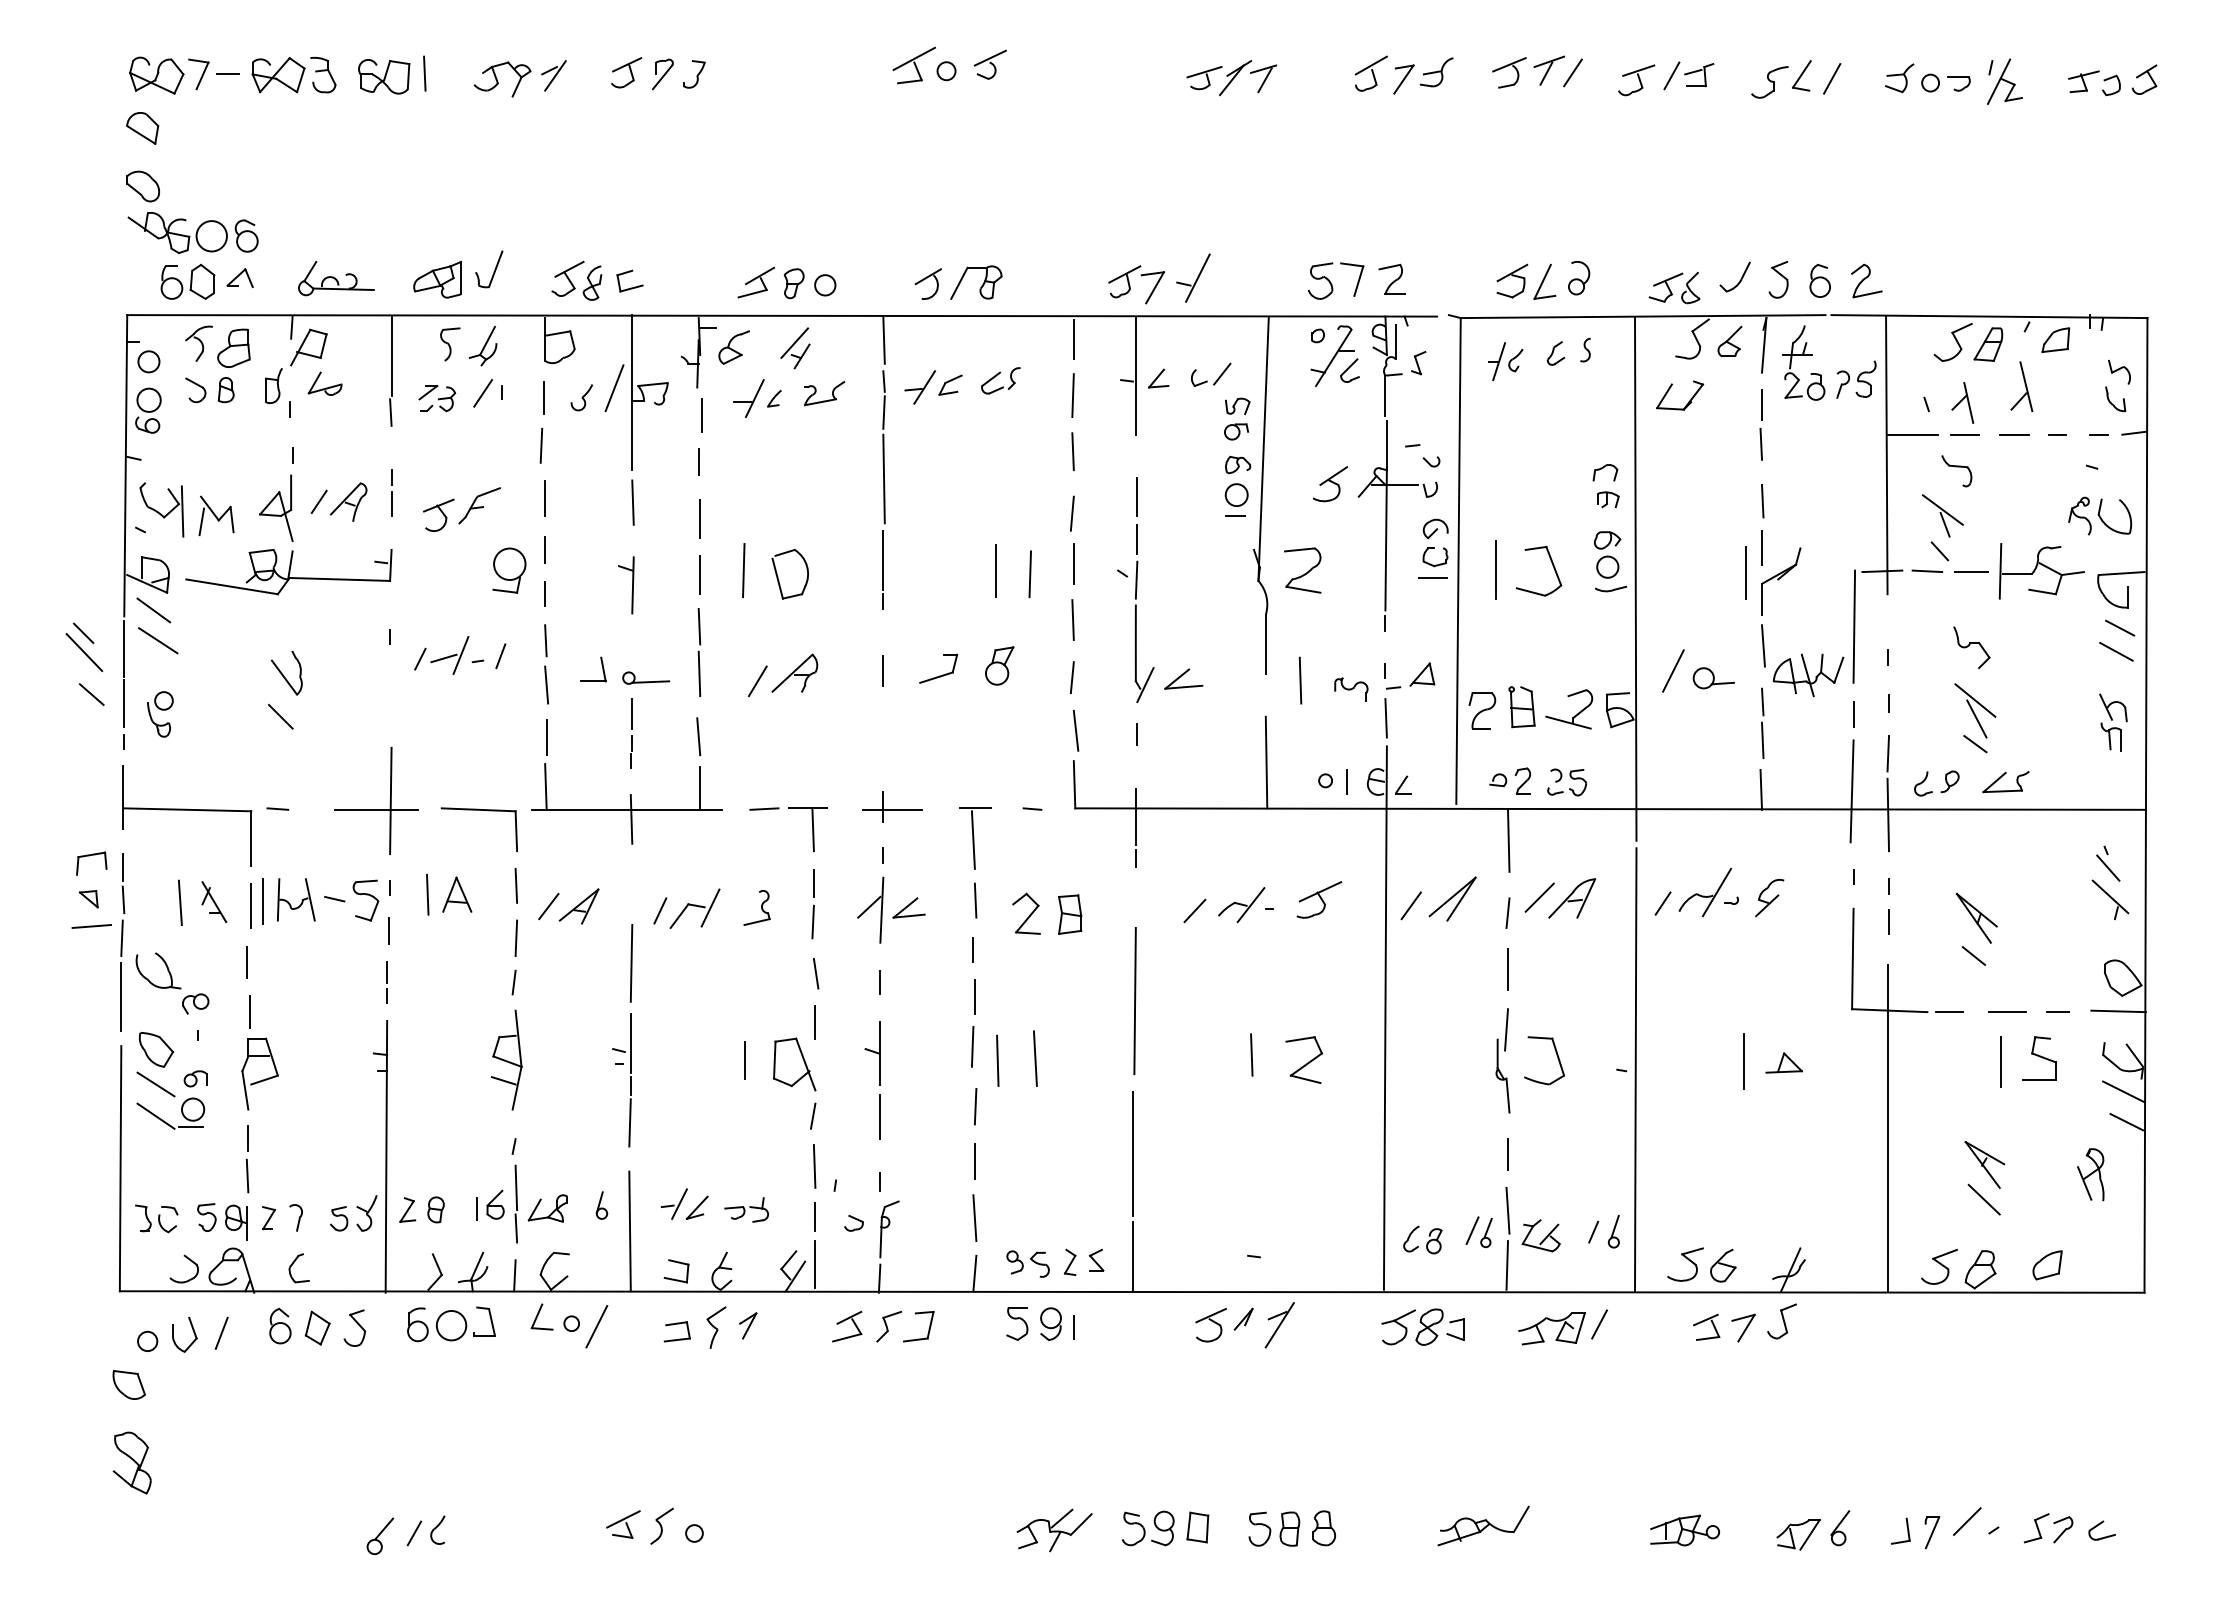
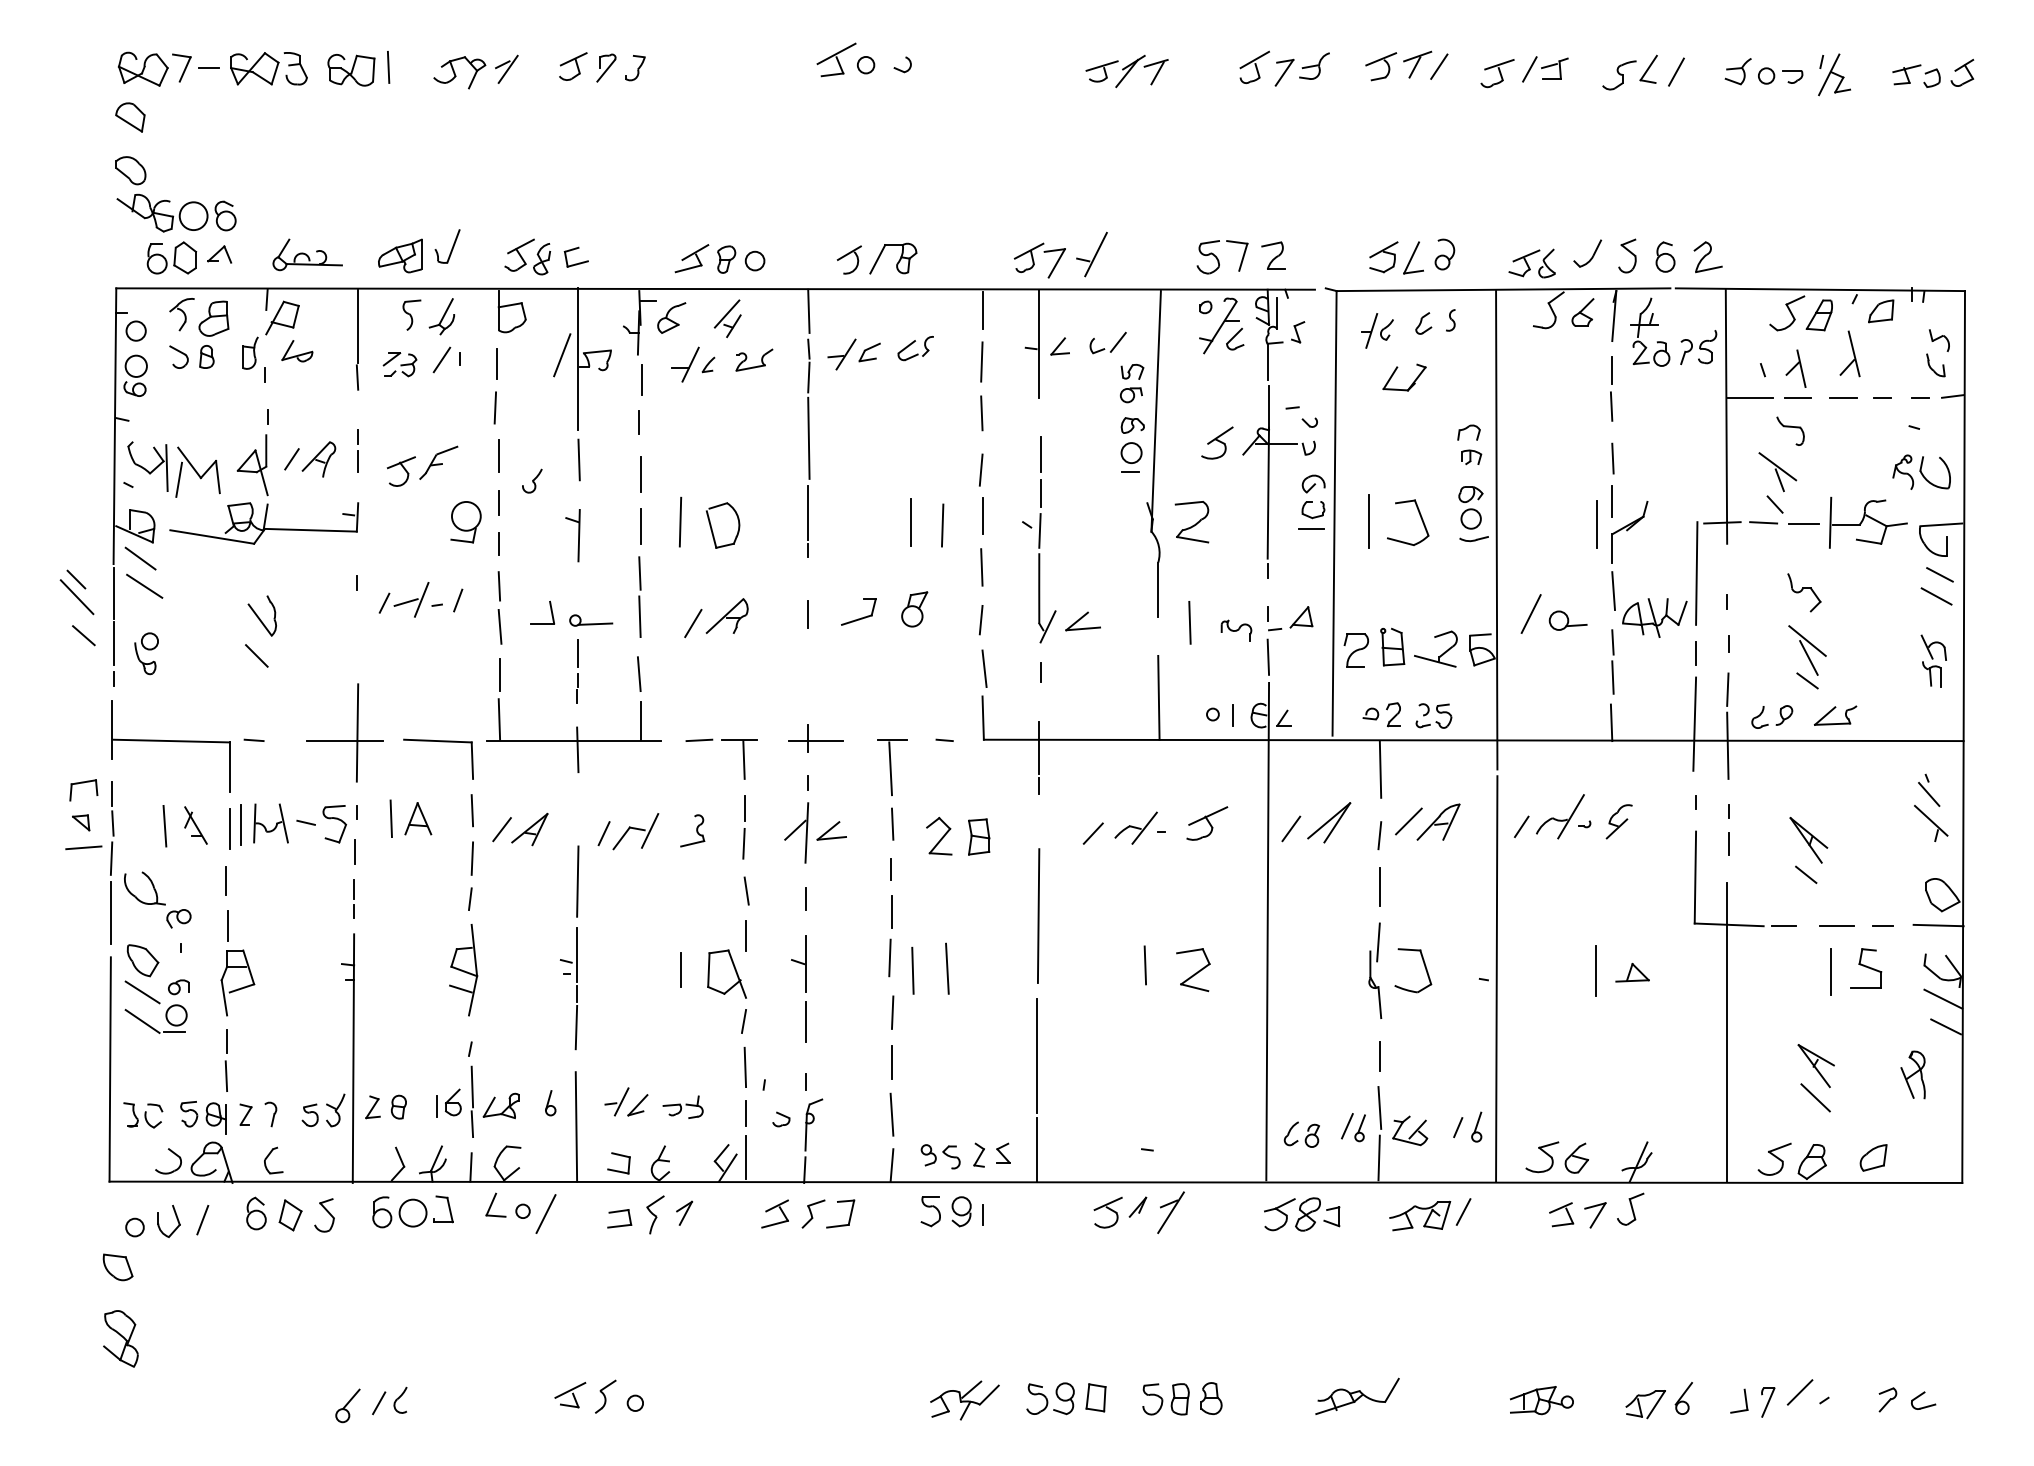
line: (989, 57) -> (905, 52), removed
part: (581, 397) -> (531, 480), moved
part: (1688, 401) -> (1412, 382), moved
part: (216, 515) -> (197, 471), size x1.4
part: (2036, 1528) -> (1863, 1398), removed

